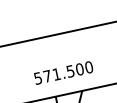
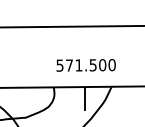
text: (63, 73) -> (85, 65), moved

